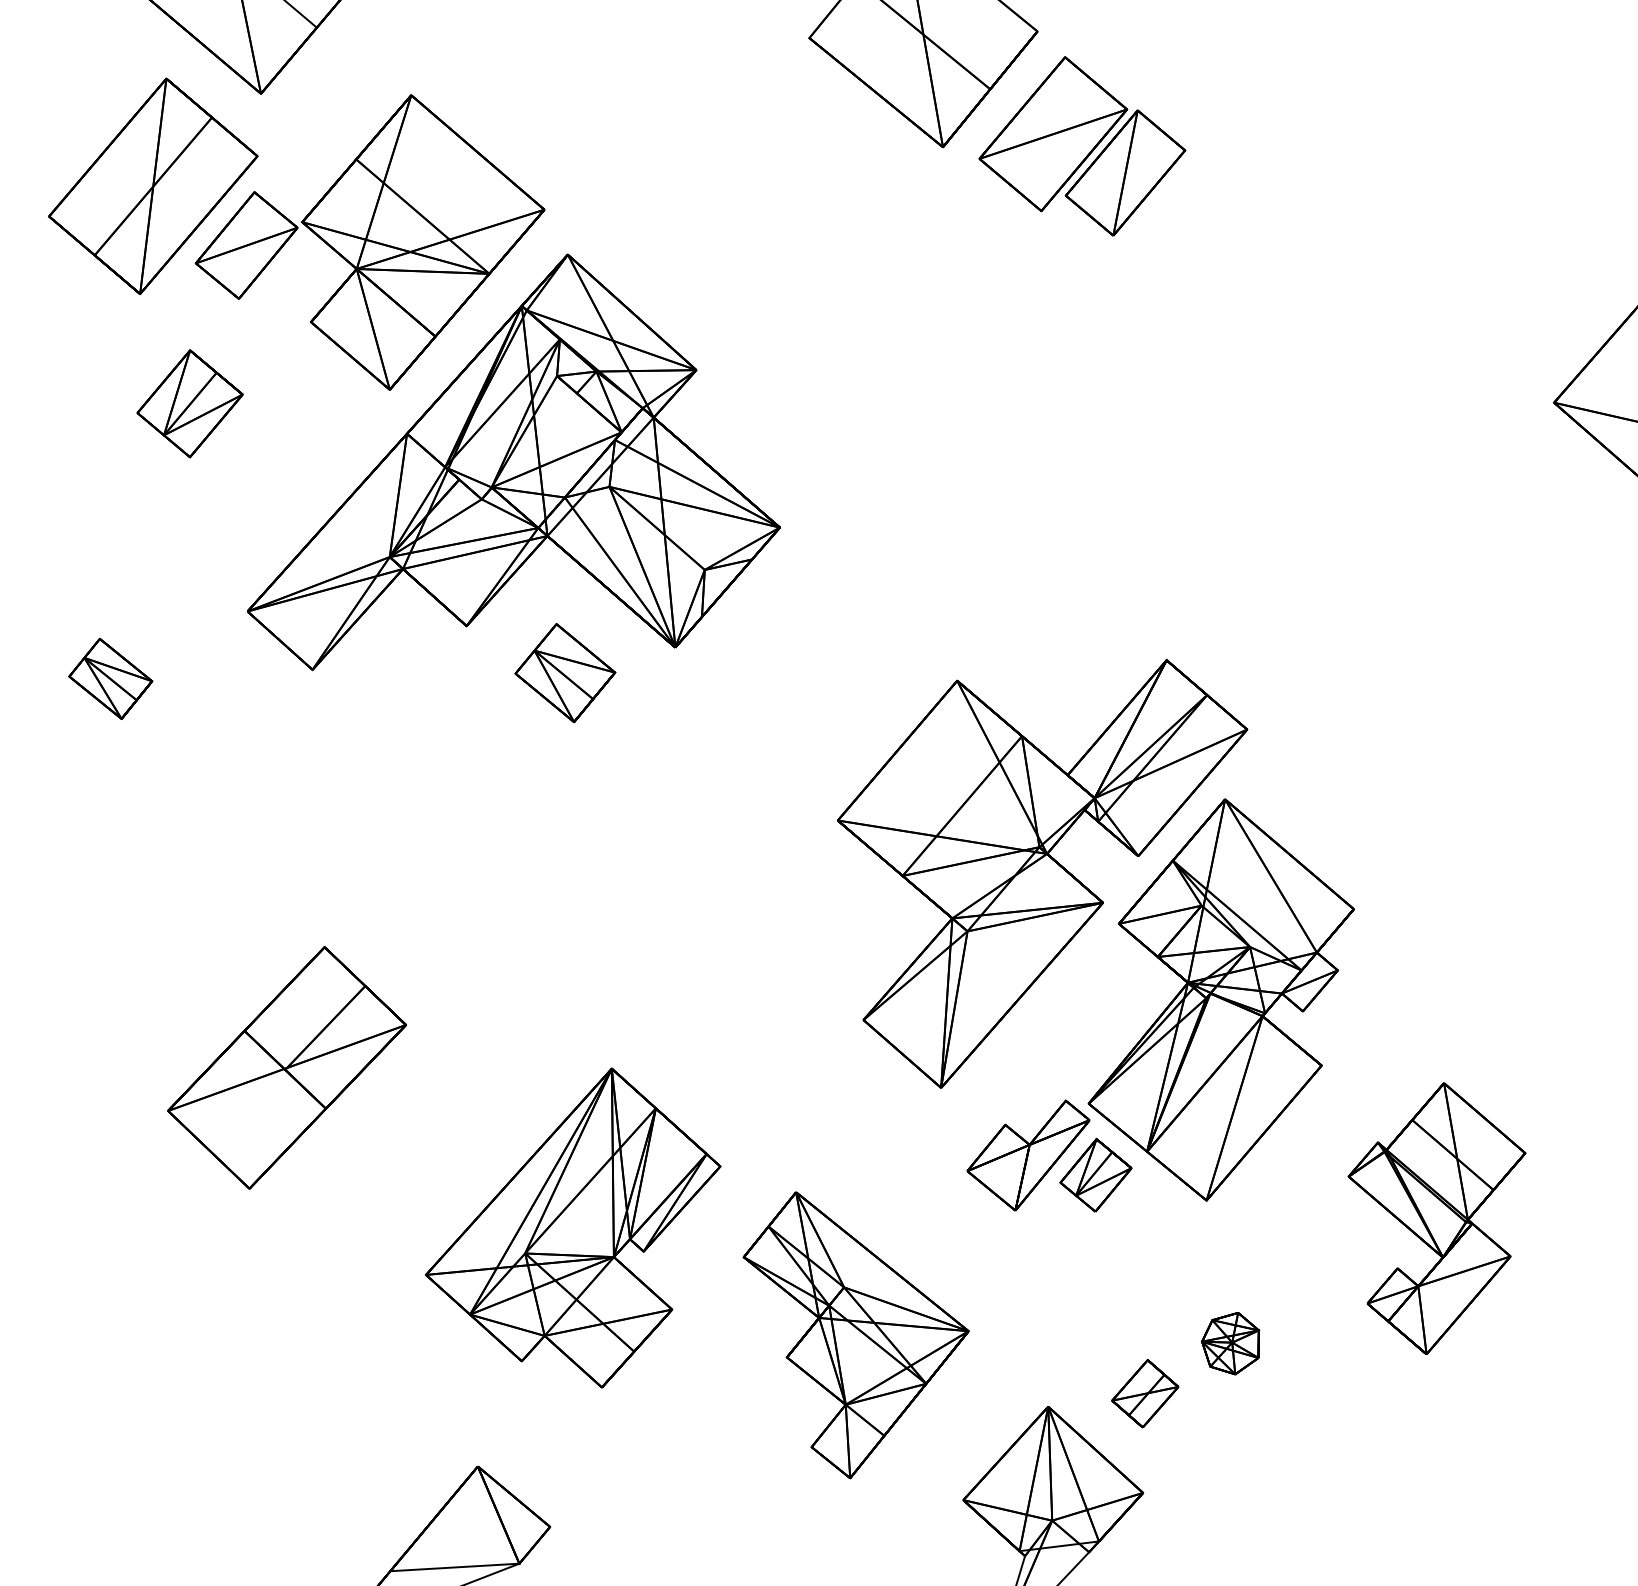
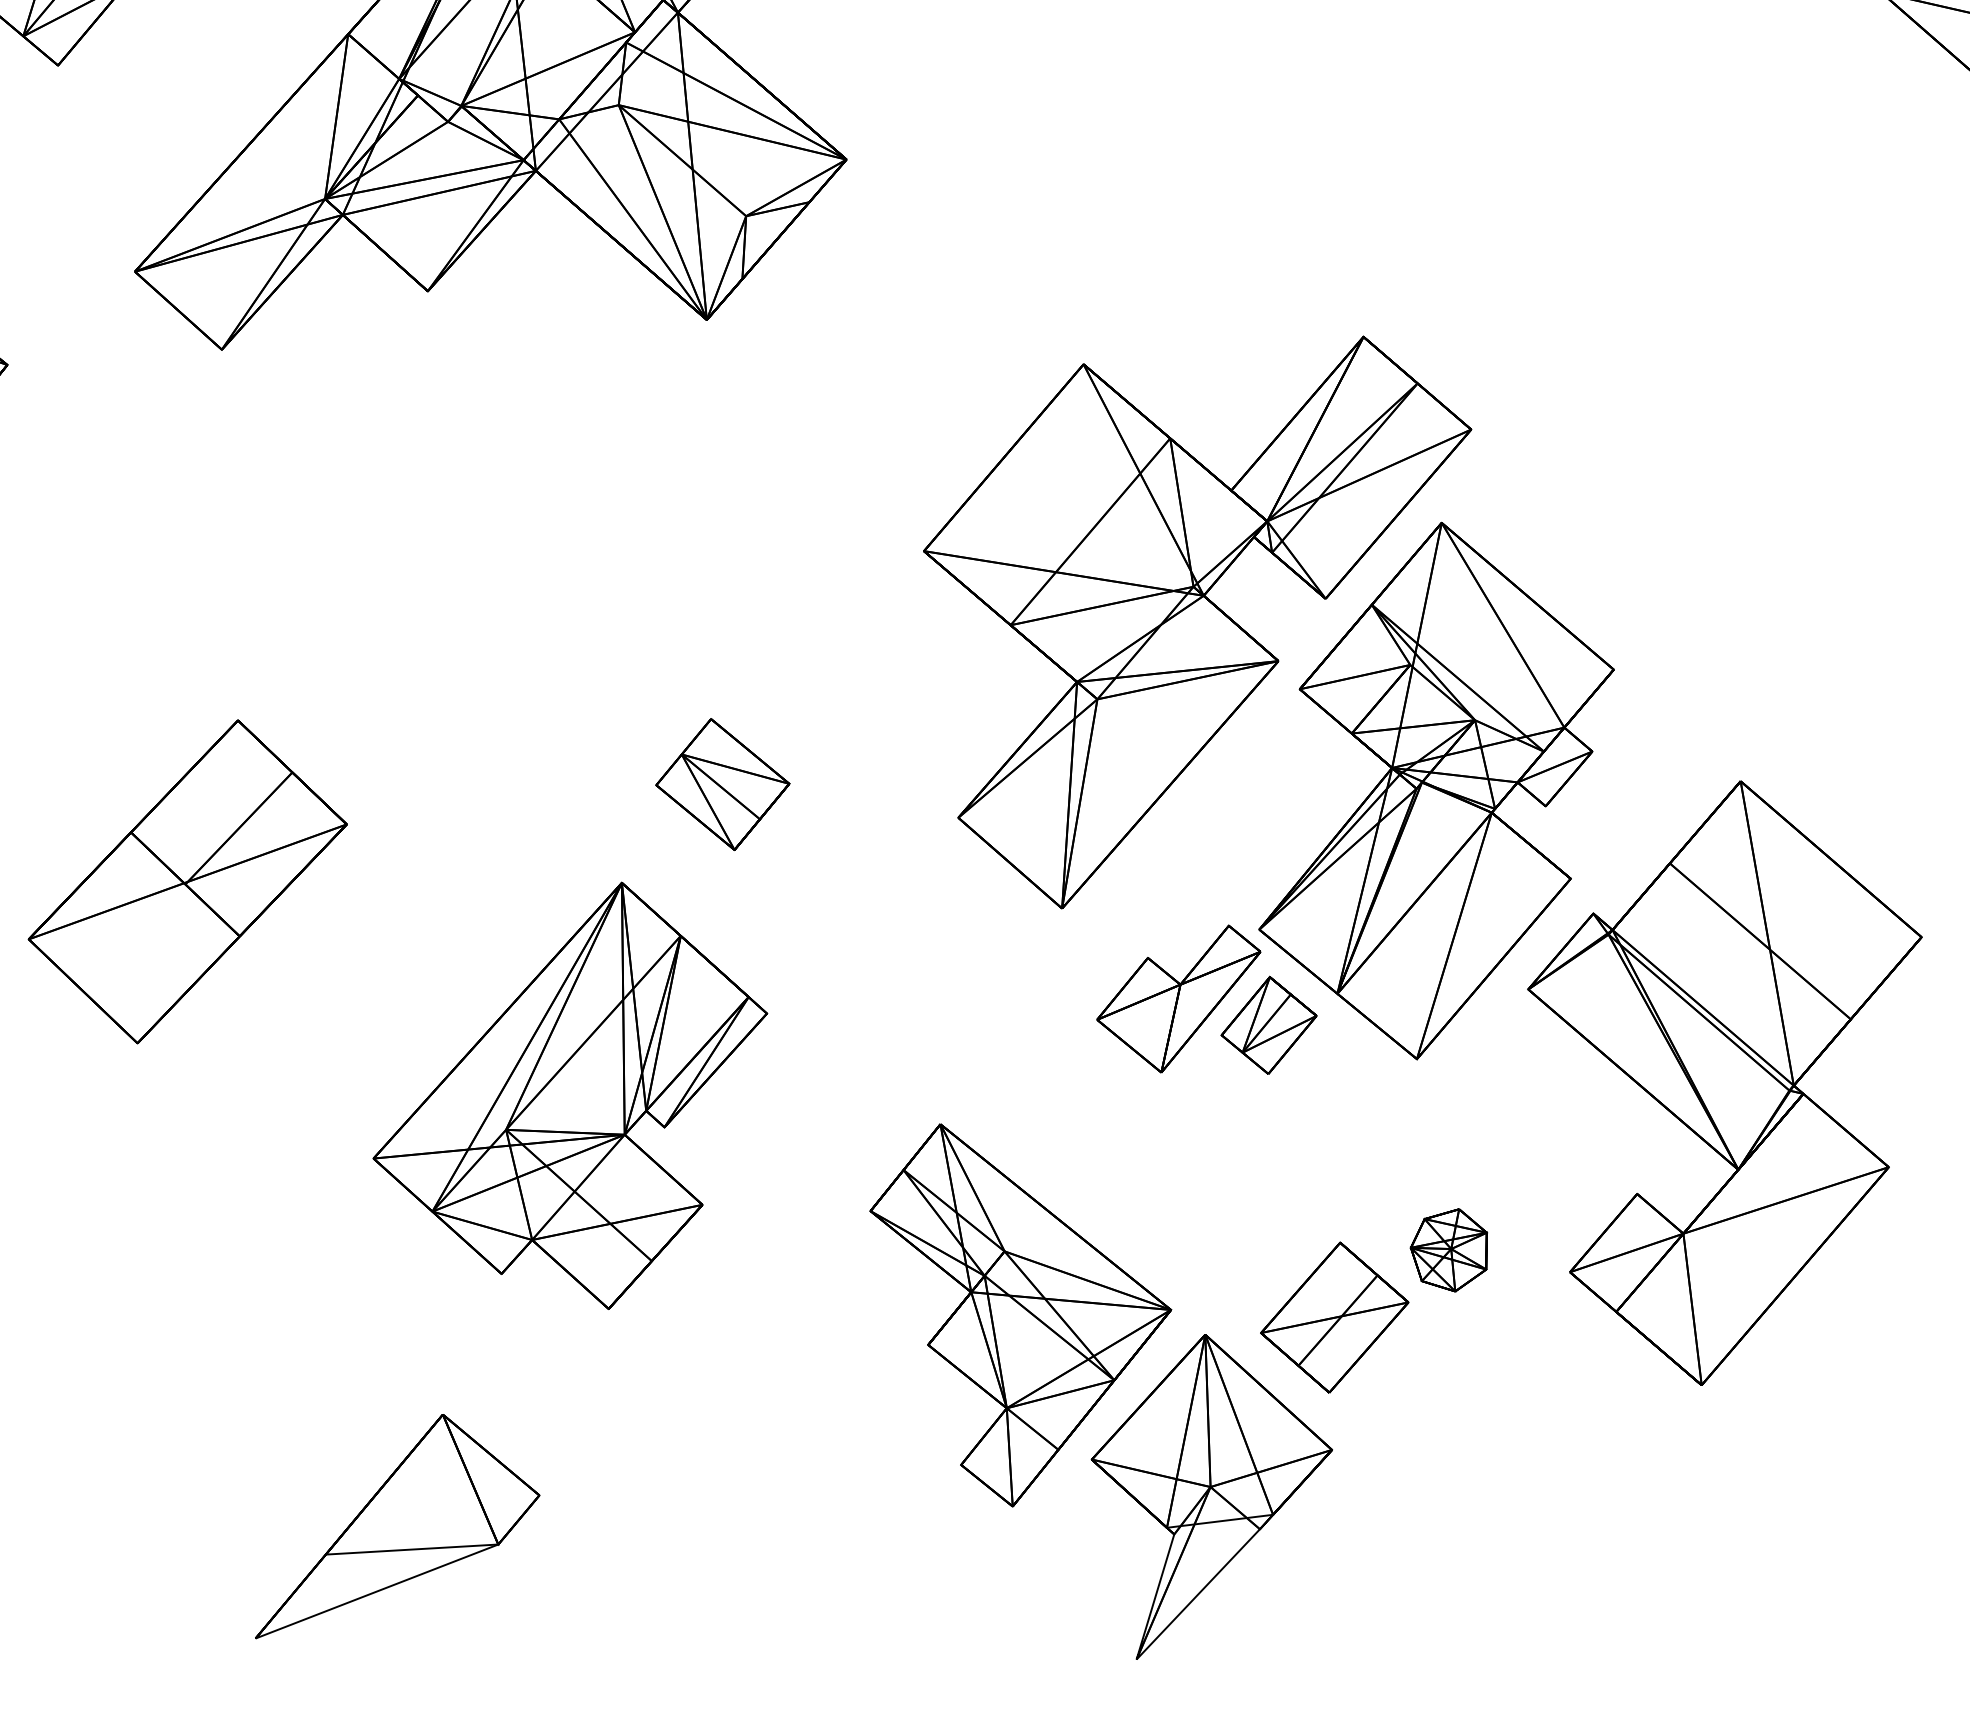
part: (565, 673) -> (723, 785), moved
part: (1436, 1218) -> (1724, 1083), size x1.67
part: (855, 1335) -> (1019, 1315), moved
part: (1145, 1393) -> (1335, 1317), size x1.67

